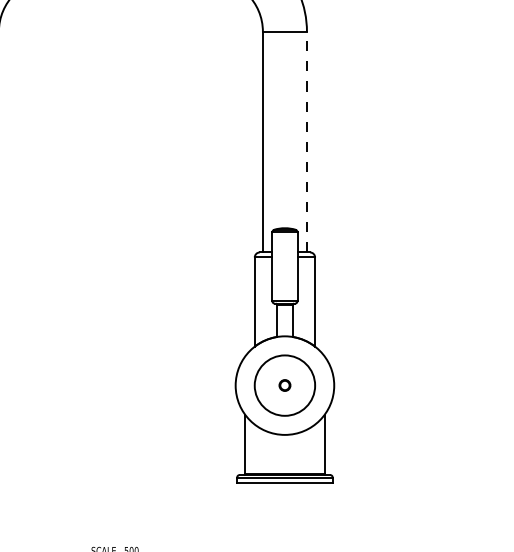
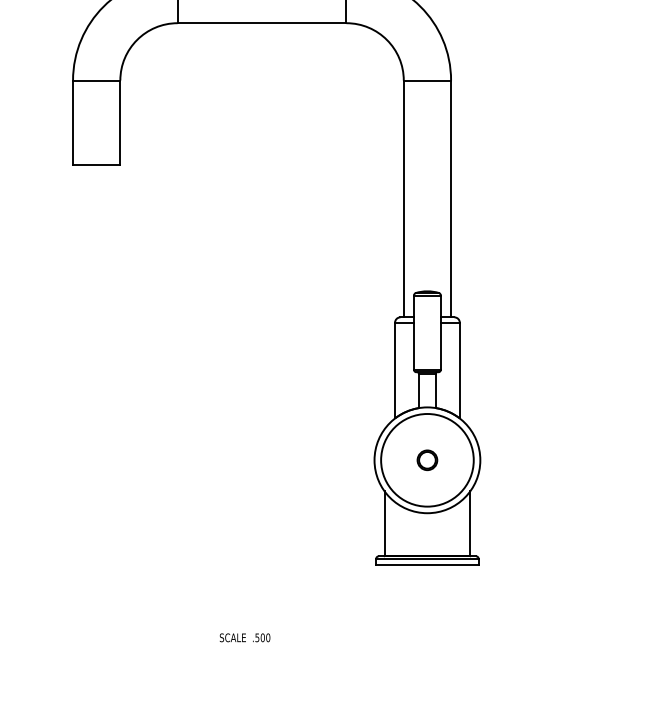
line: (306, 141) -> (450, 198), dashed -> solid
circle: (285, 384) -> (427, 459), size x1.43
part: (285, 384) -> (427, 459), size x1.67

